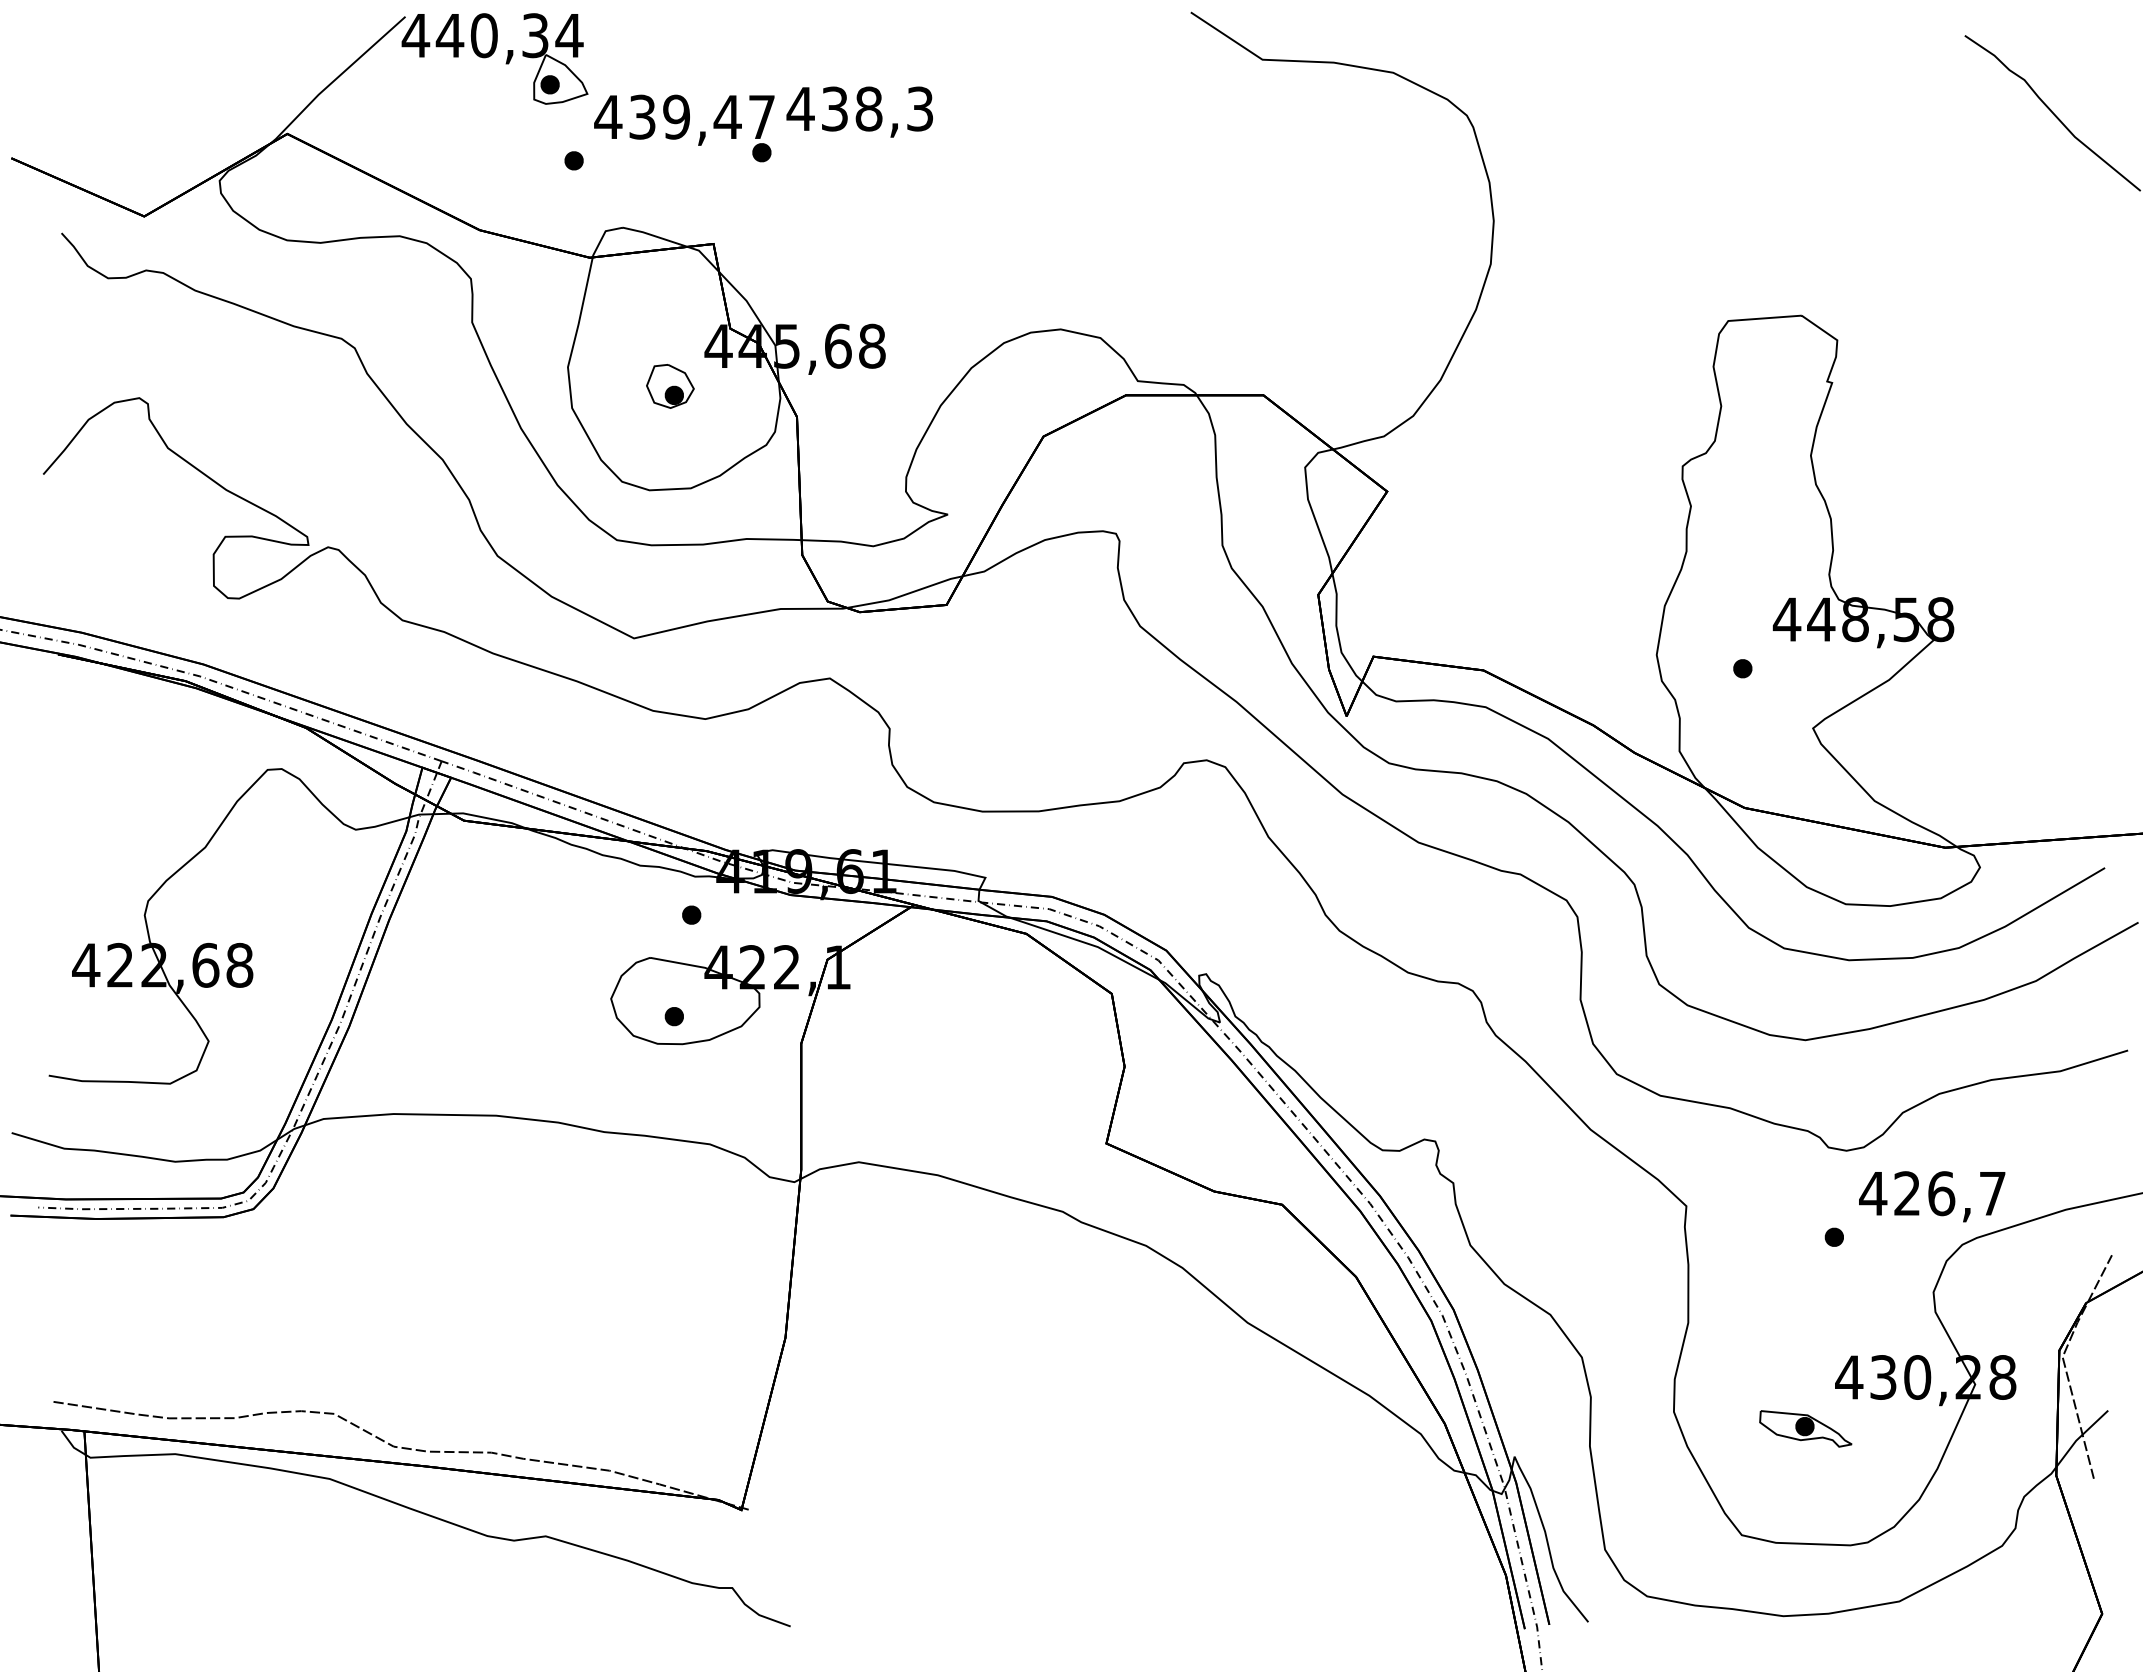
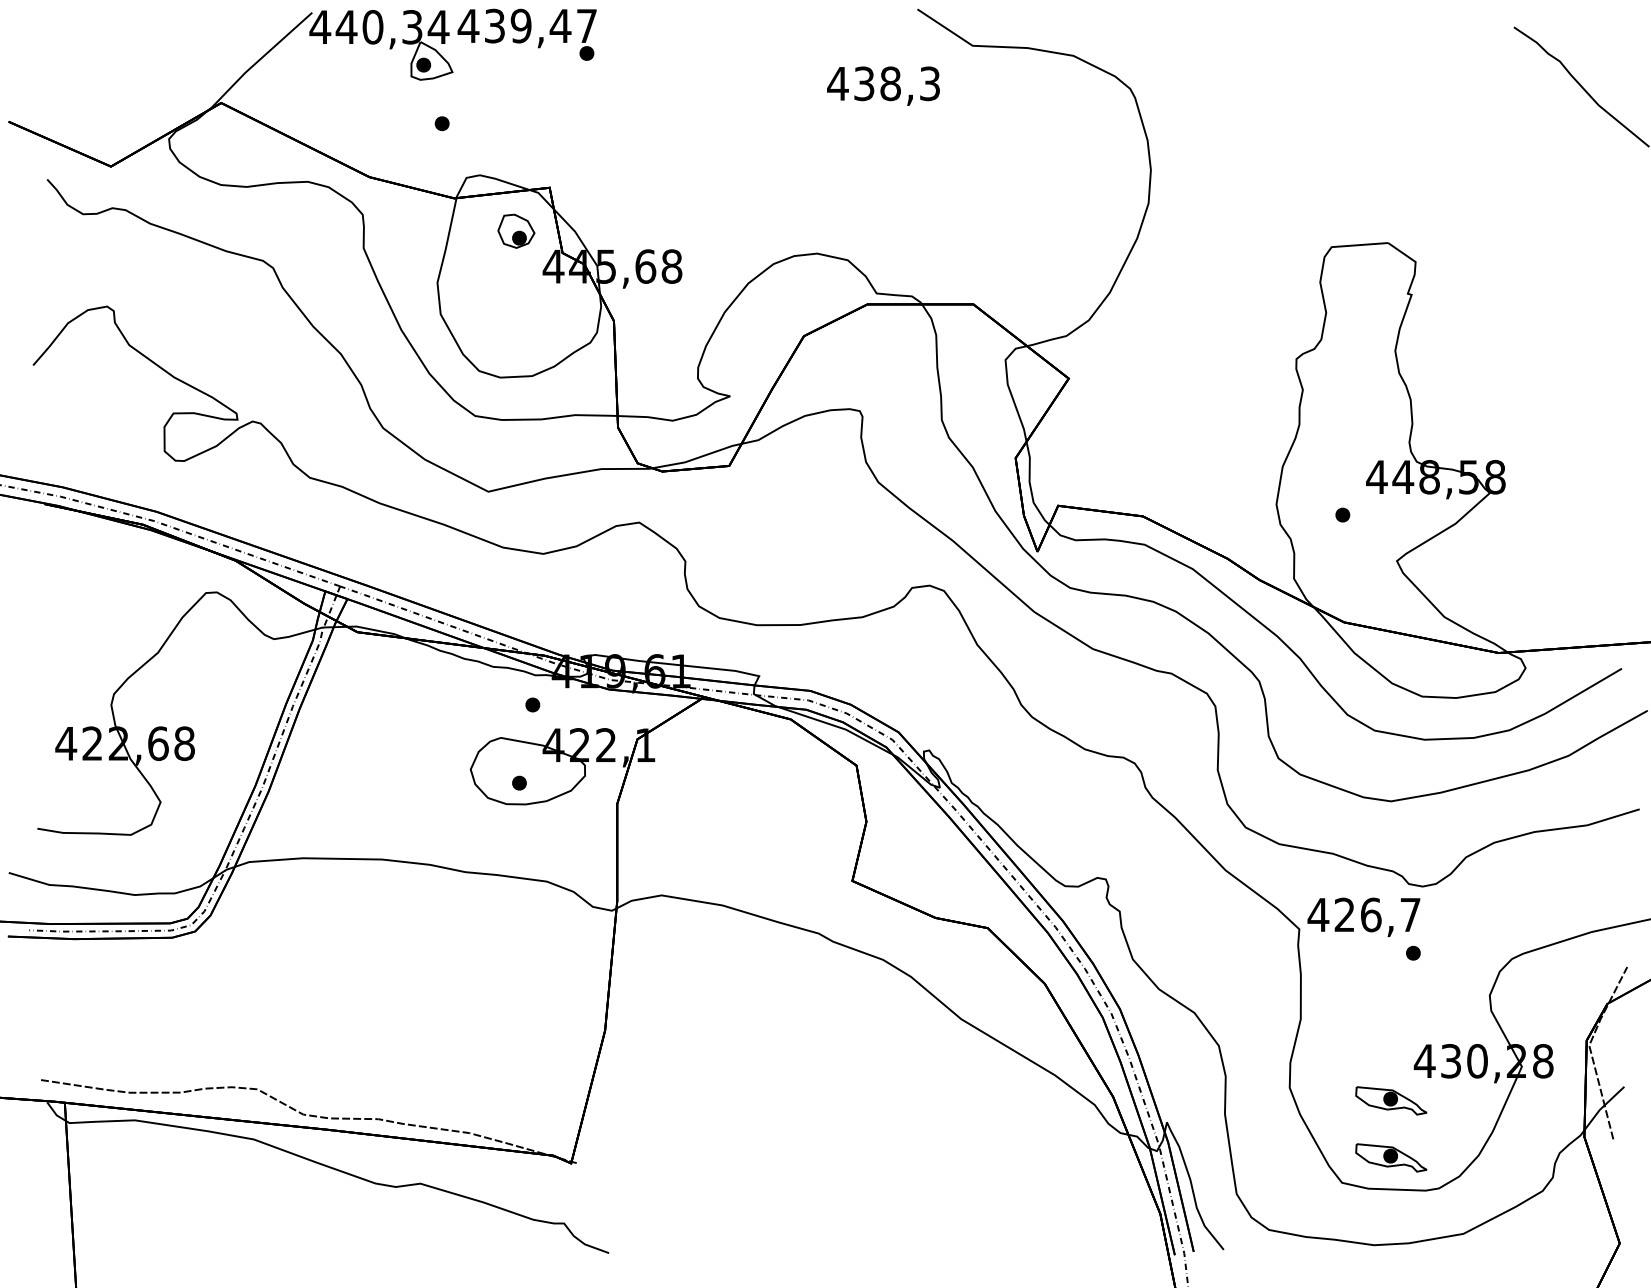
text: (859, 111) -> (883, 85), moved
text: (684, 128) -> (527, 34), moved
part: (670, 386) -> (516, 231), moved
text: (1932, 1196) -> (1364, 917), moved
part: (1805, 1502) -> (1391, 1157), added

